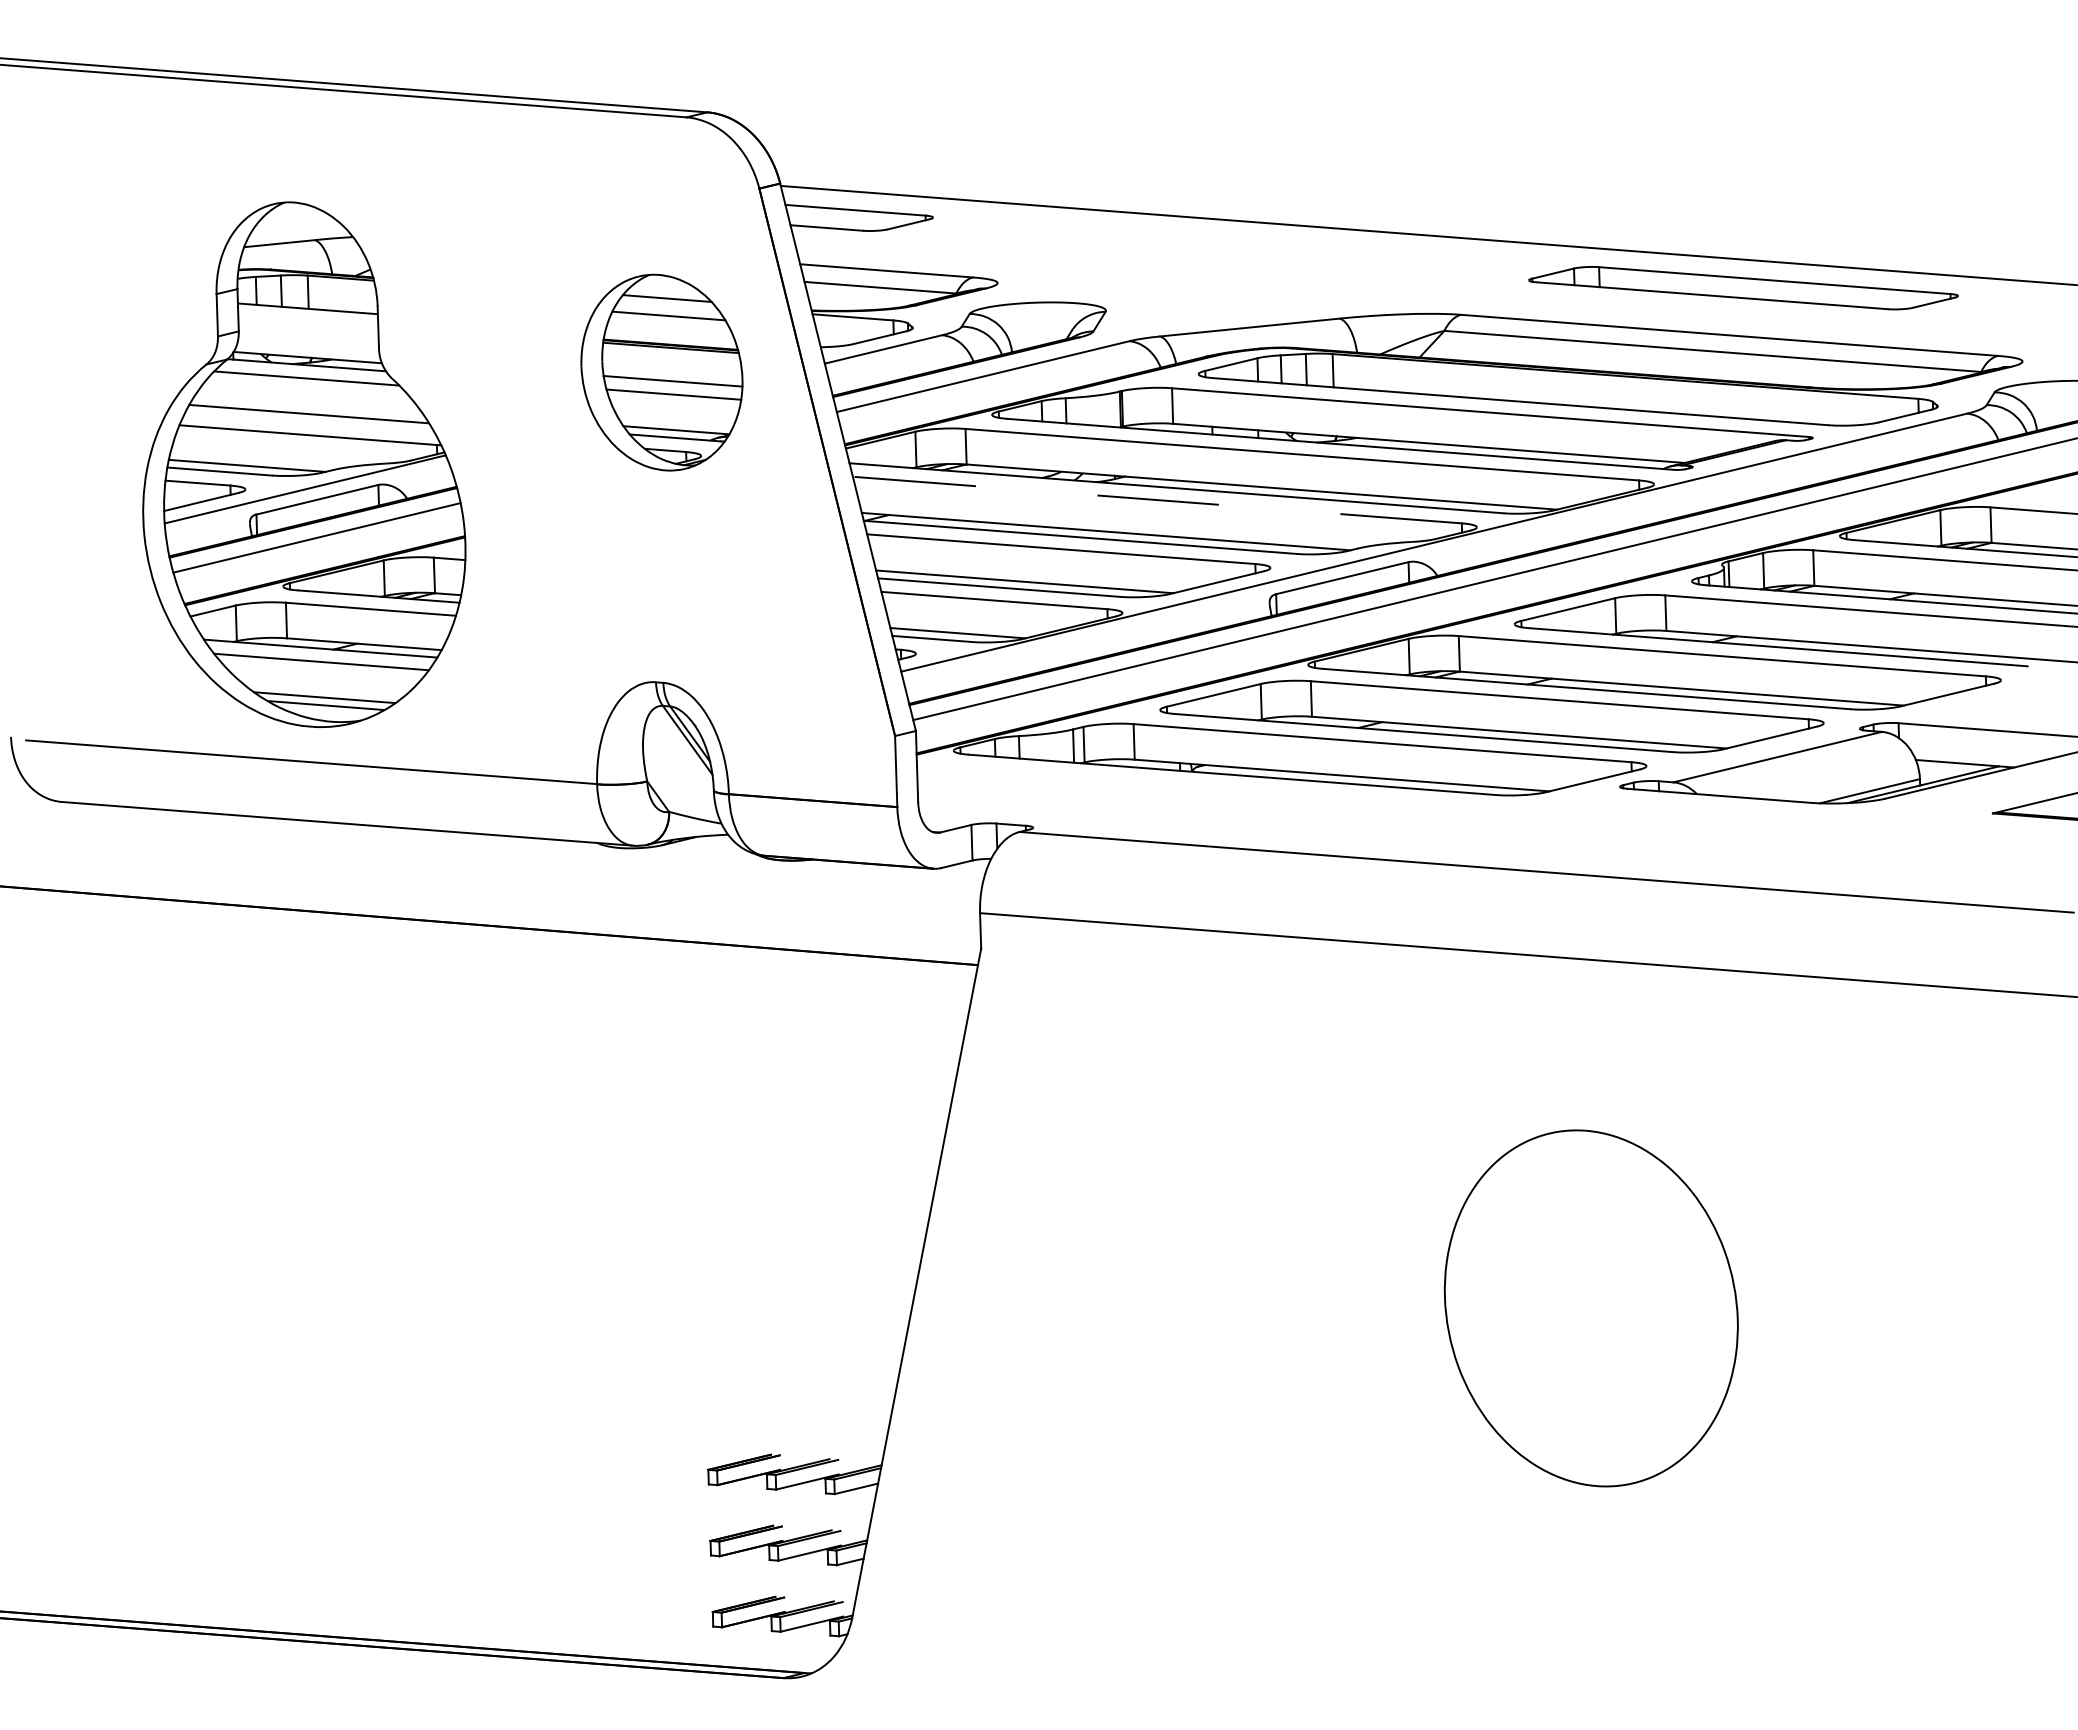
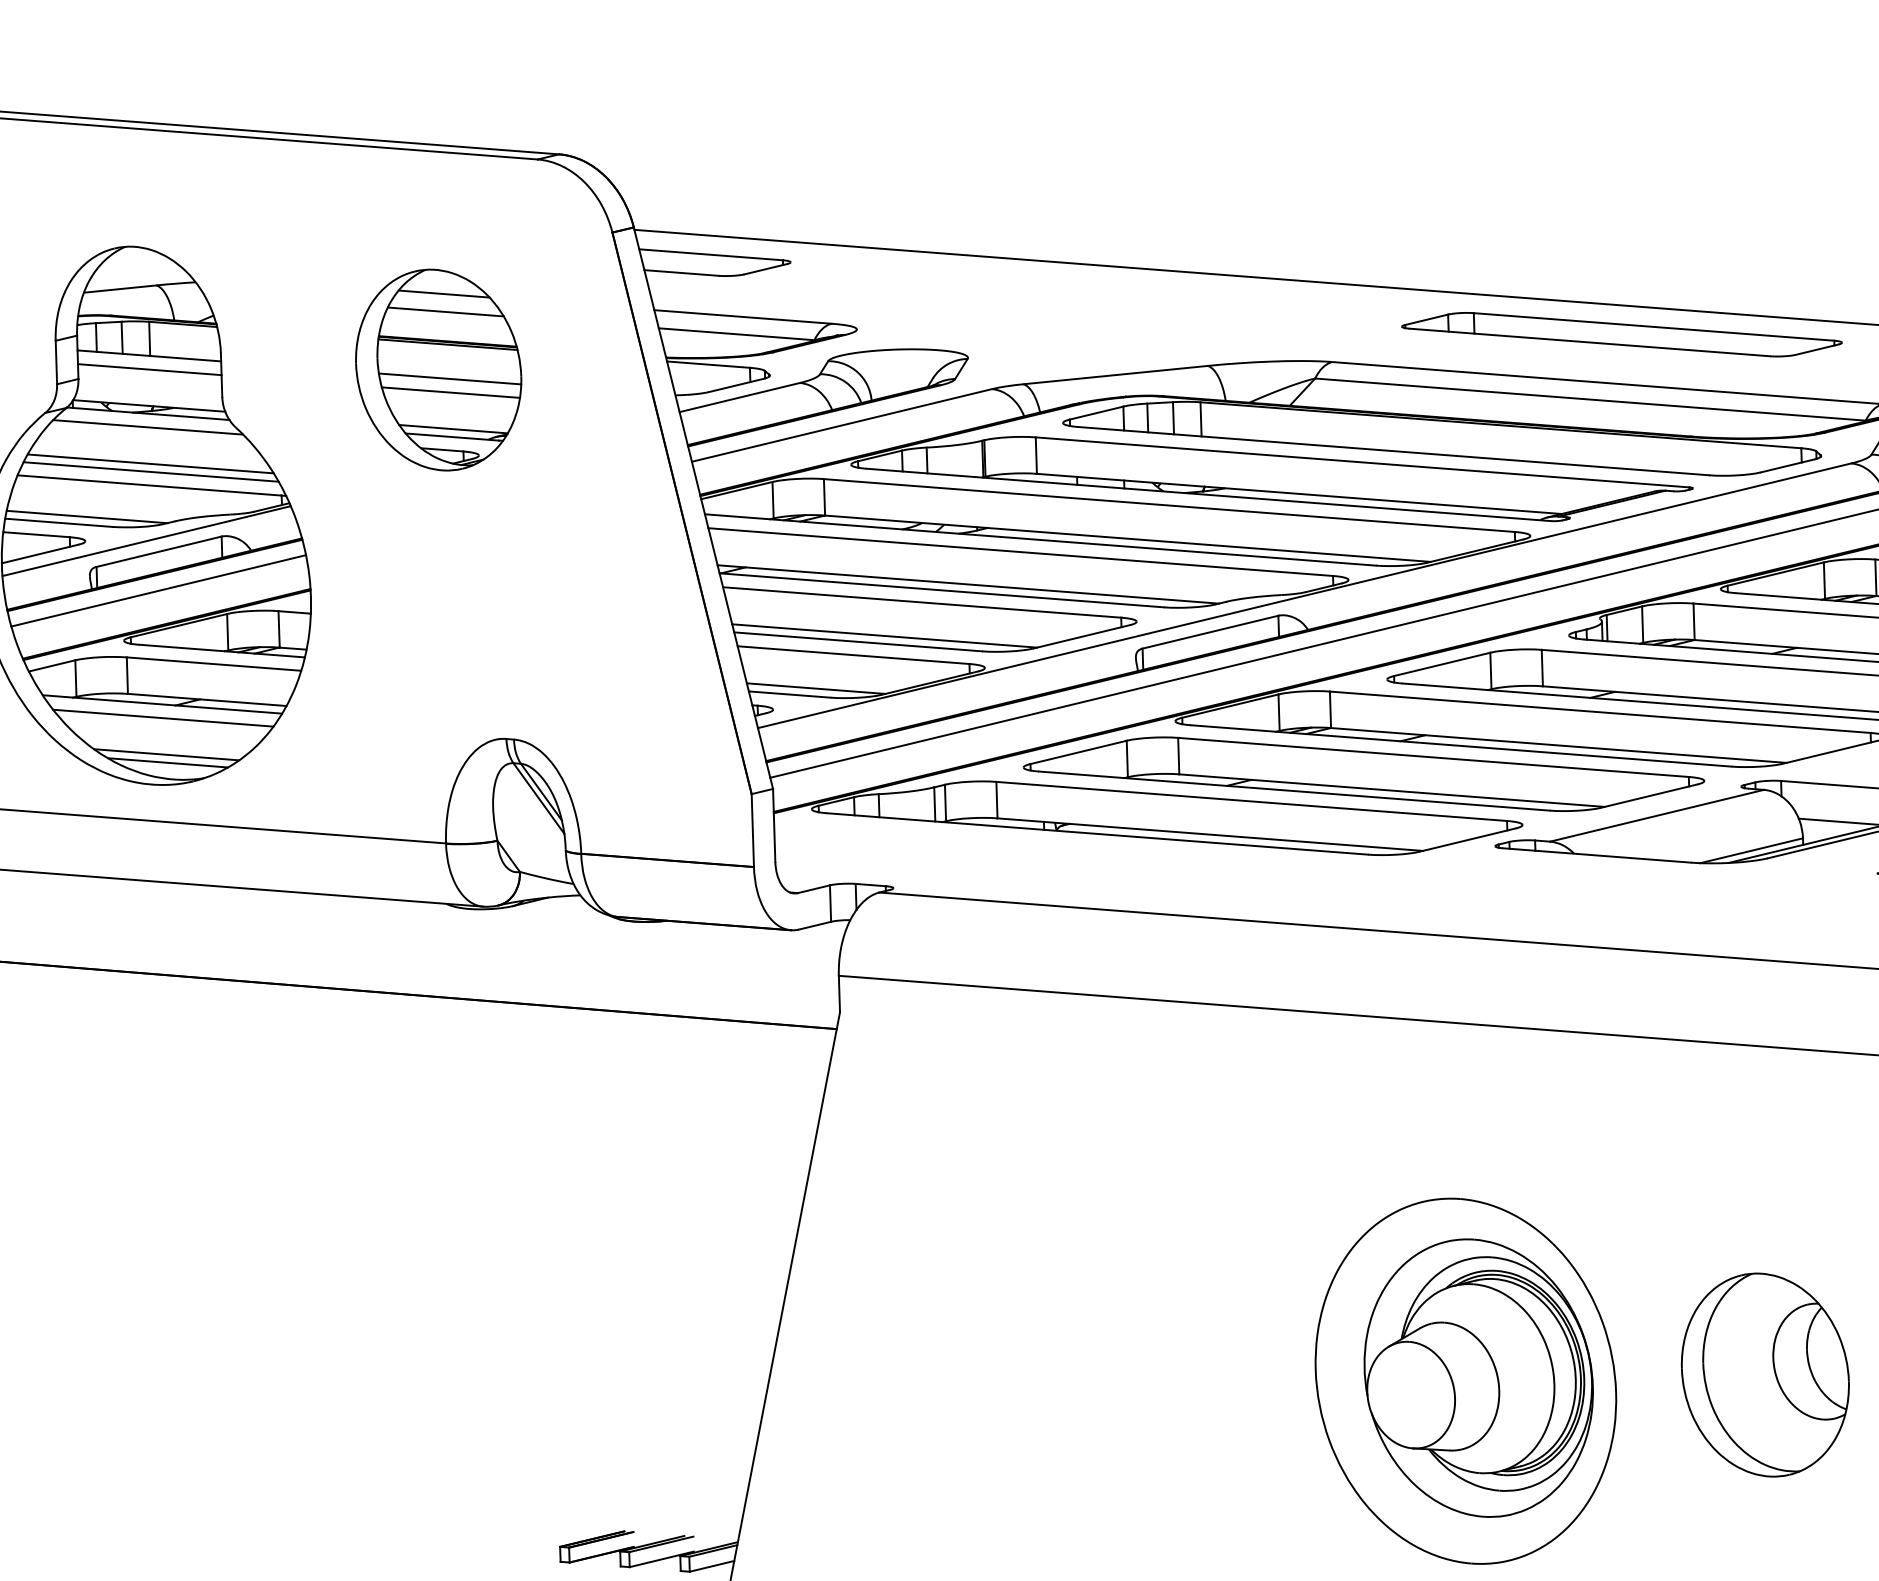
line: (308, 321) -> (149, 368), added
part: (661, 372) -> (438, 369), moved
line: (309, 421) -> (150, 471), added
line: (1156, 500) -> (1019, 552), dashed -> solid
part: (1882, 1302) -> (1764, 1375), added
part: (1603, 1305) -> (1478, 1378), added

